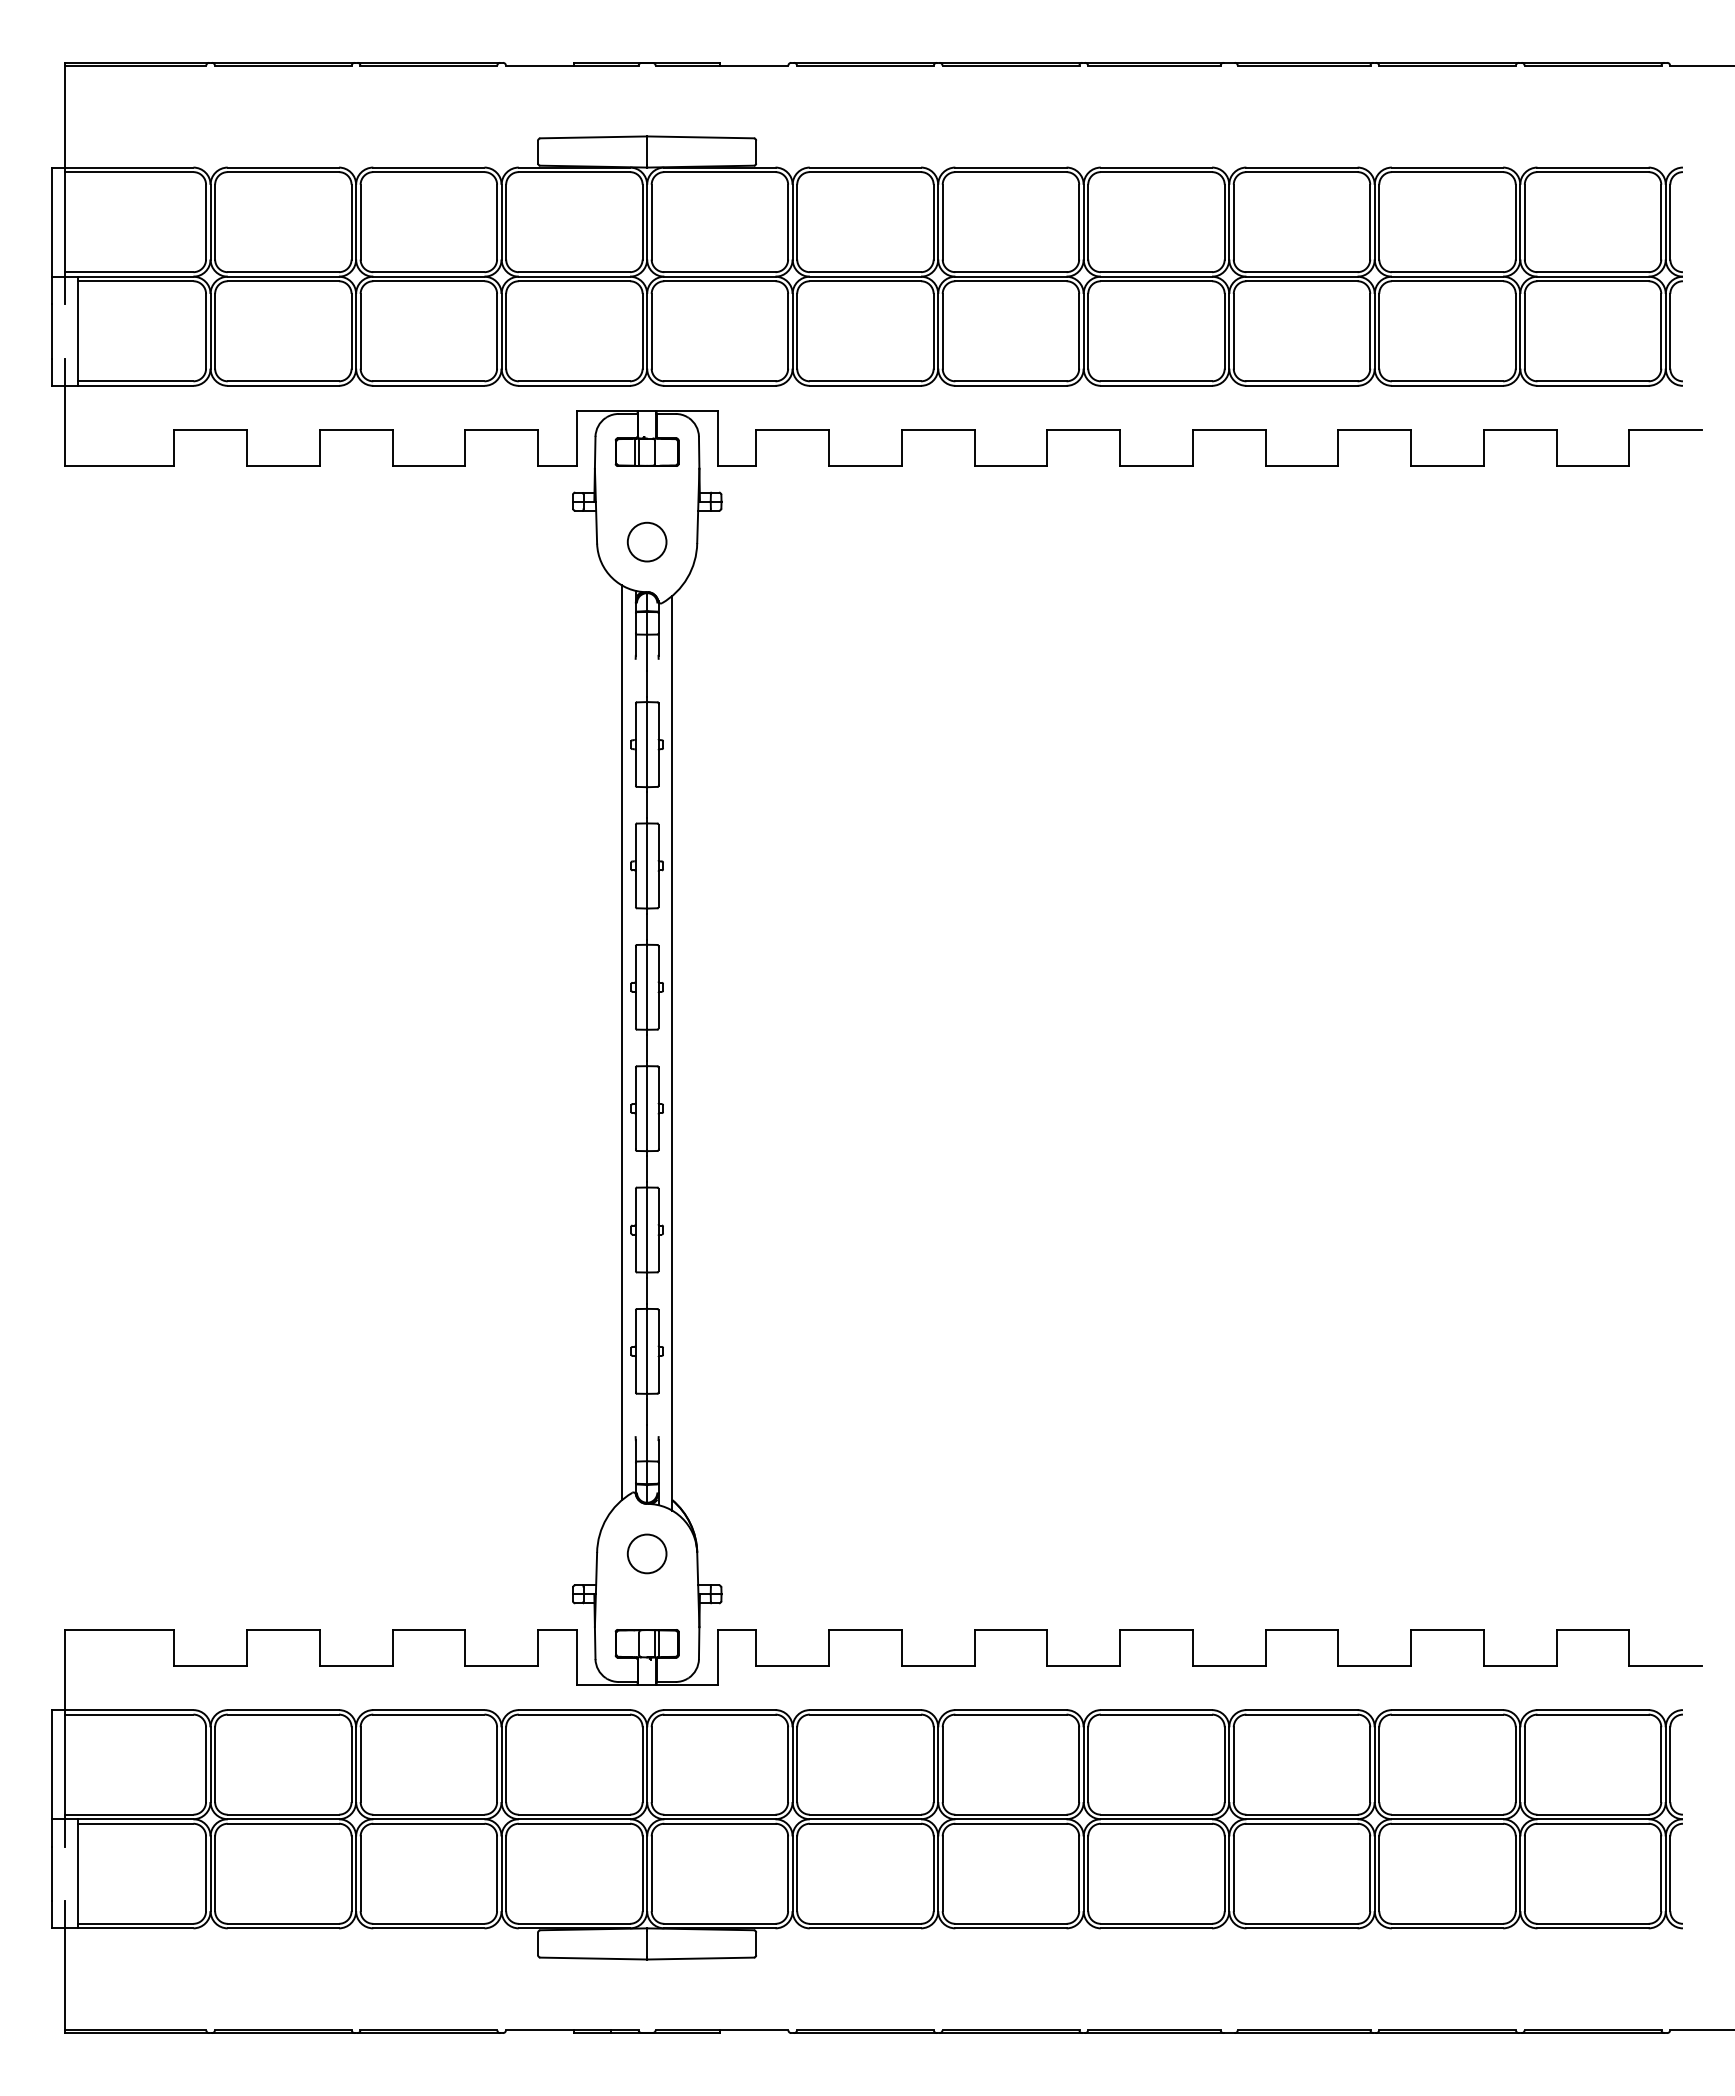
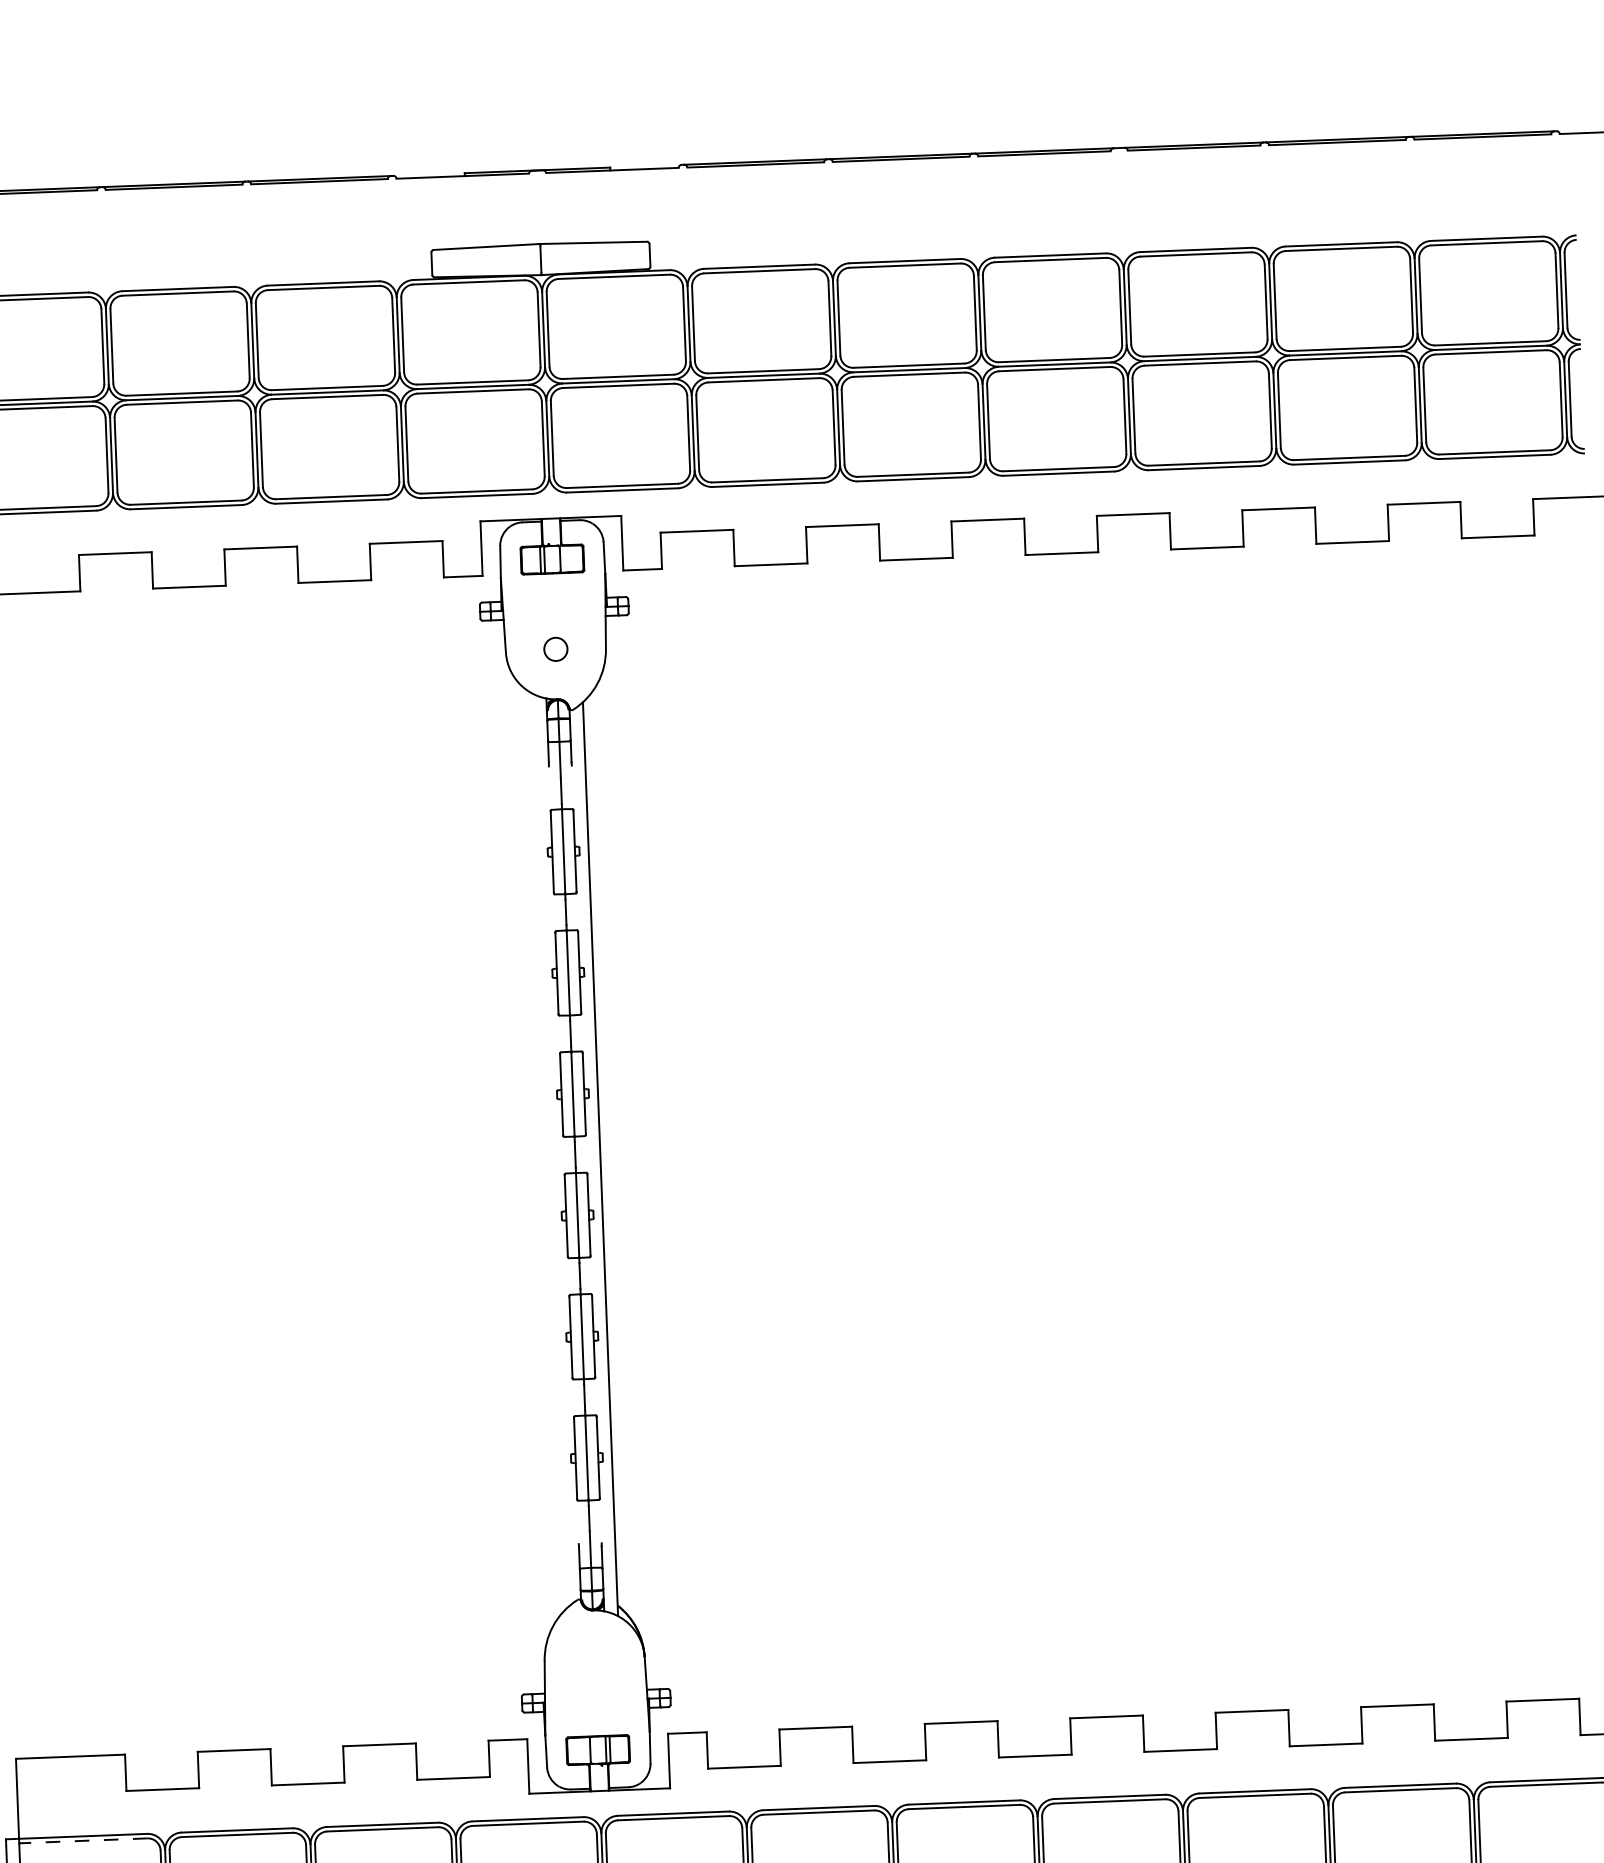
circle: (646, 541) -> (555, 648), size x0.6
line: (622, 1042) -> (550, 1150), removed
circle: (646, 1553) -> (594, 1660), removed
line: (128, 1714) -> (82, 1840), solid -> dashed

